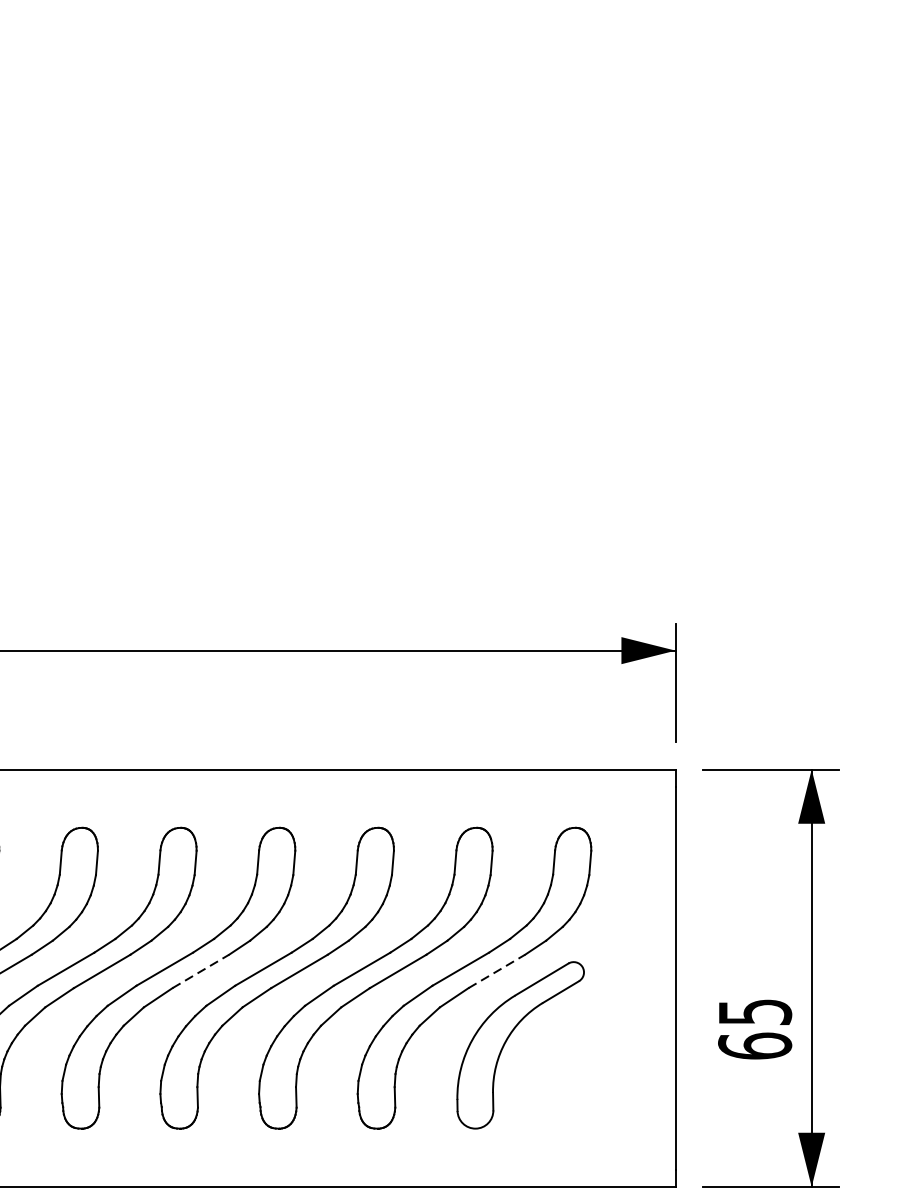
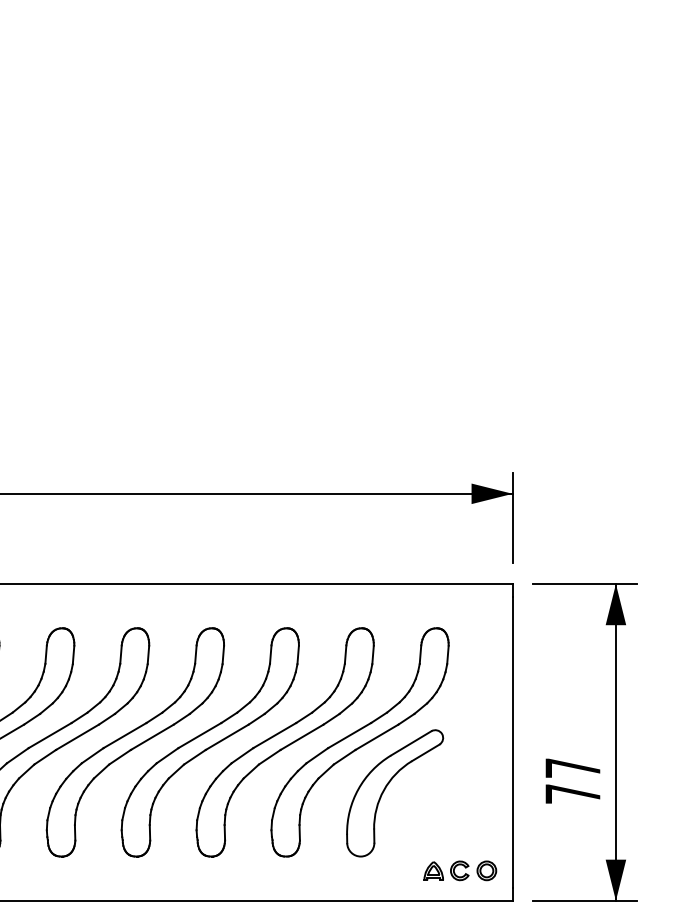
line: (200, 971) -> (152, 737), dashed -> solid
line: (497, 971) -> (377, 737), dashed -> solid
text: (754, 1028) -> (572, 780), 65 -> 77
part: (606, 1147) -> (460, 870), added

